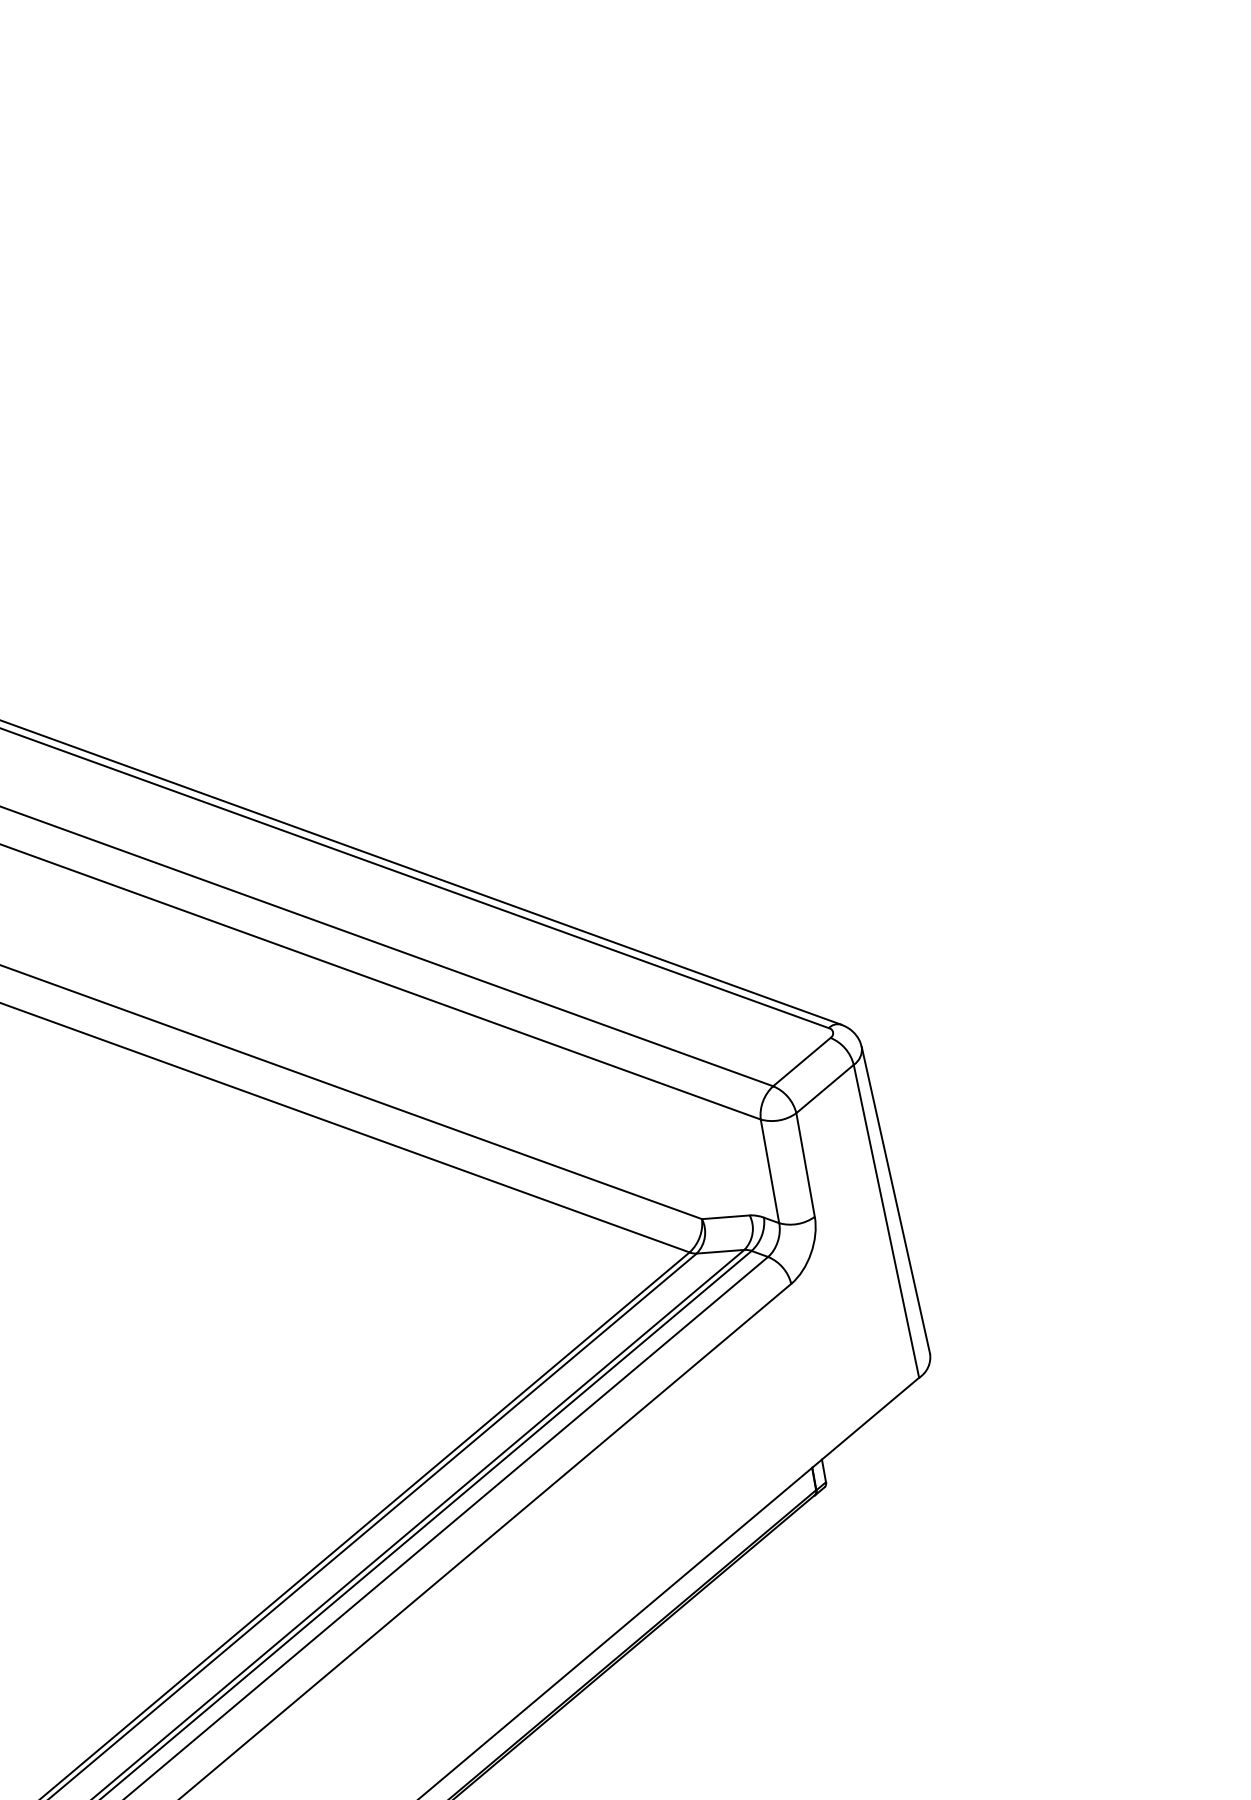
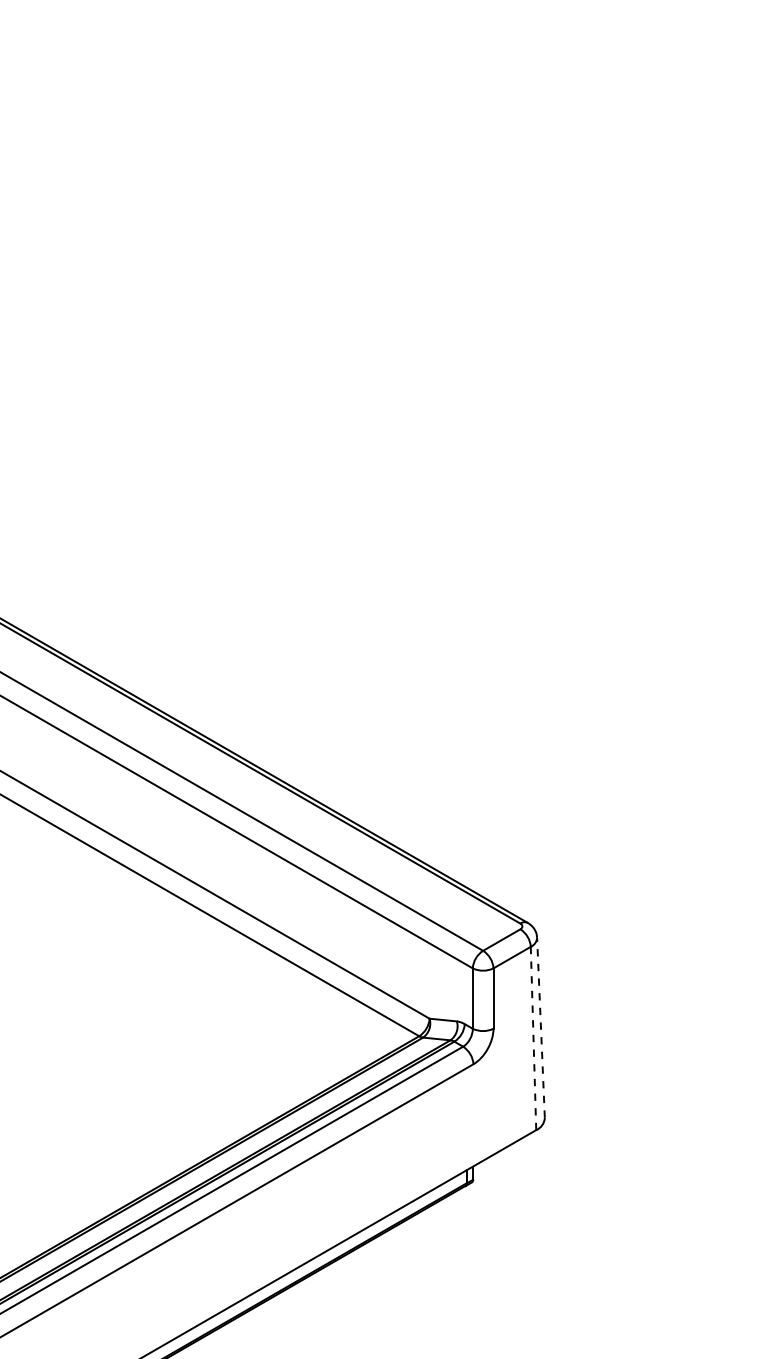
line: (895, 1200) -> (540, 1027), solid -> dashed
line: (886, 1221) -> (533, 1038), solid -> dashed

